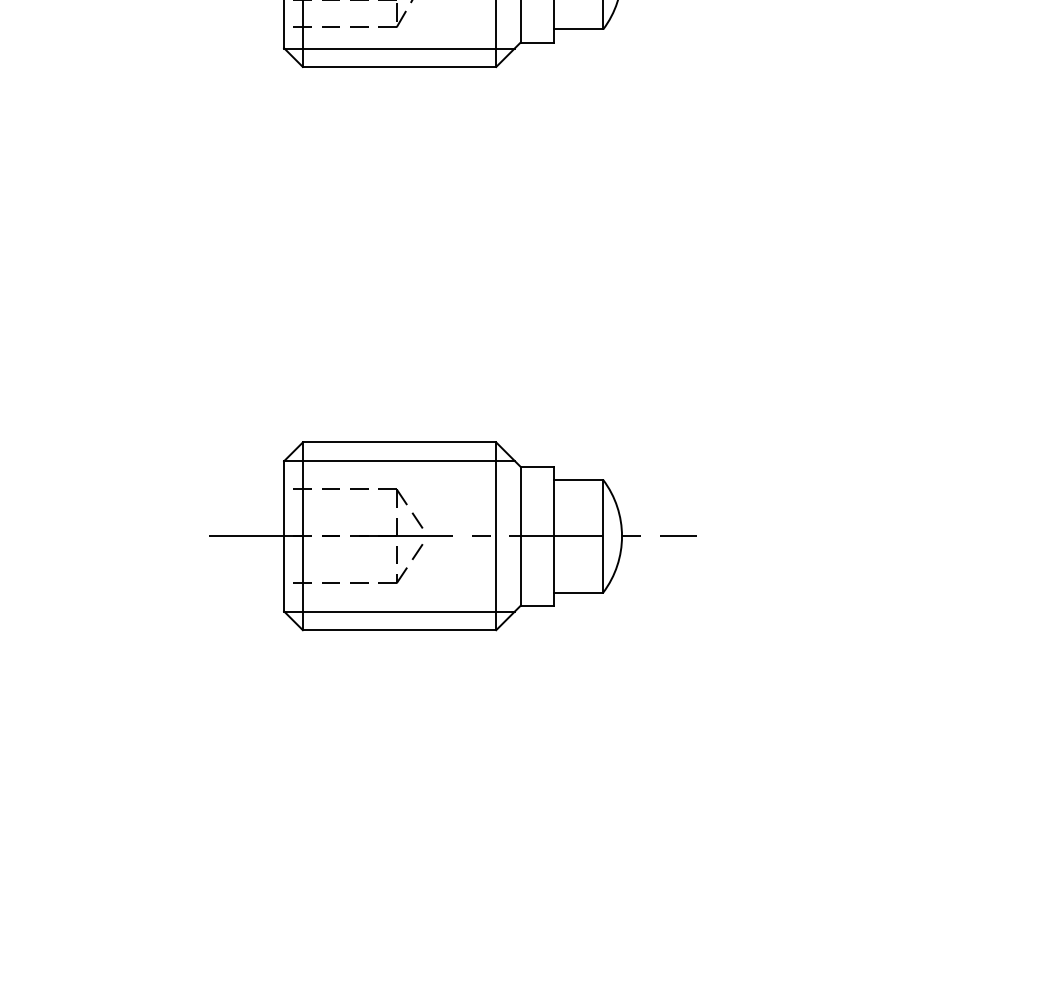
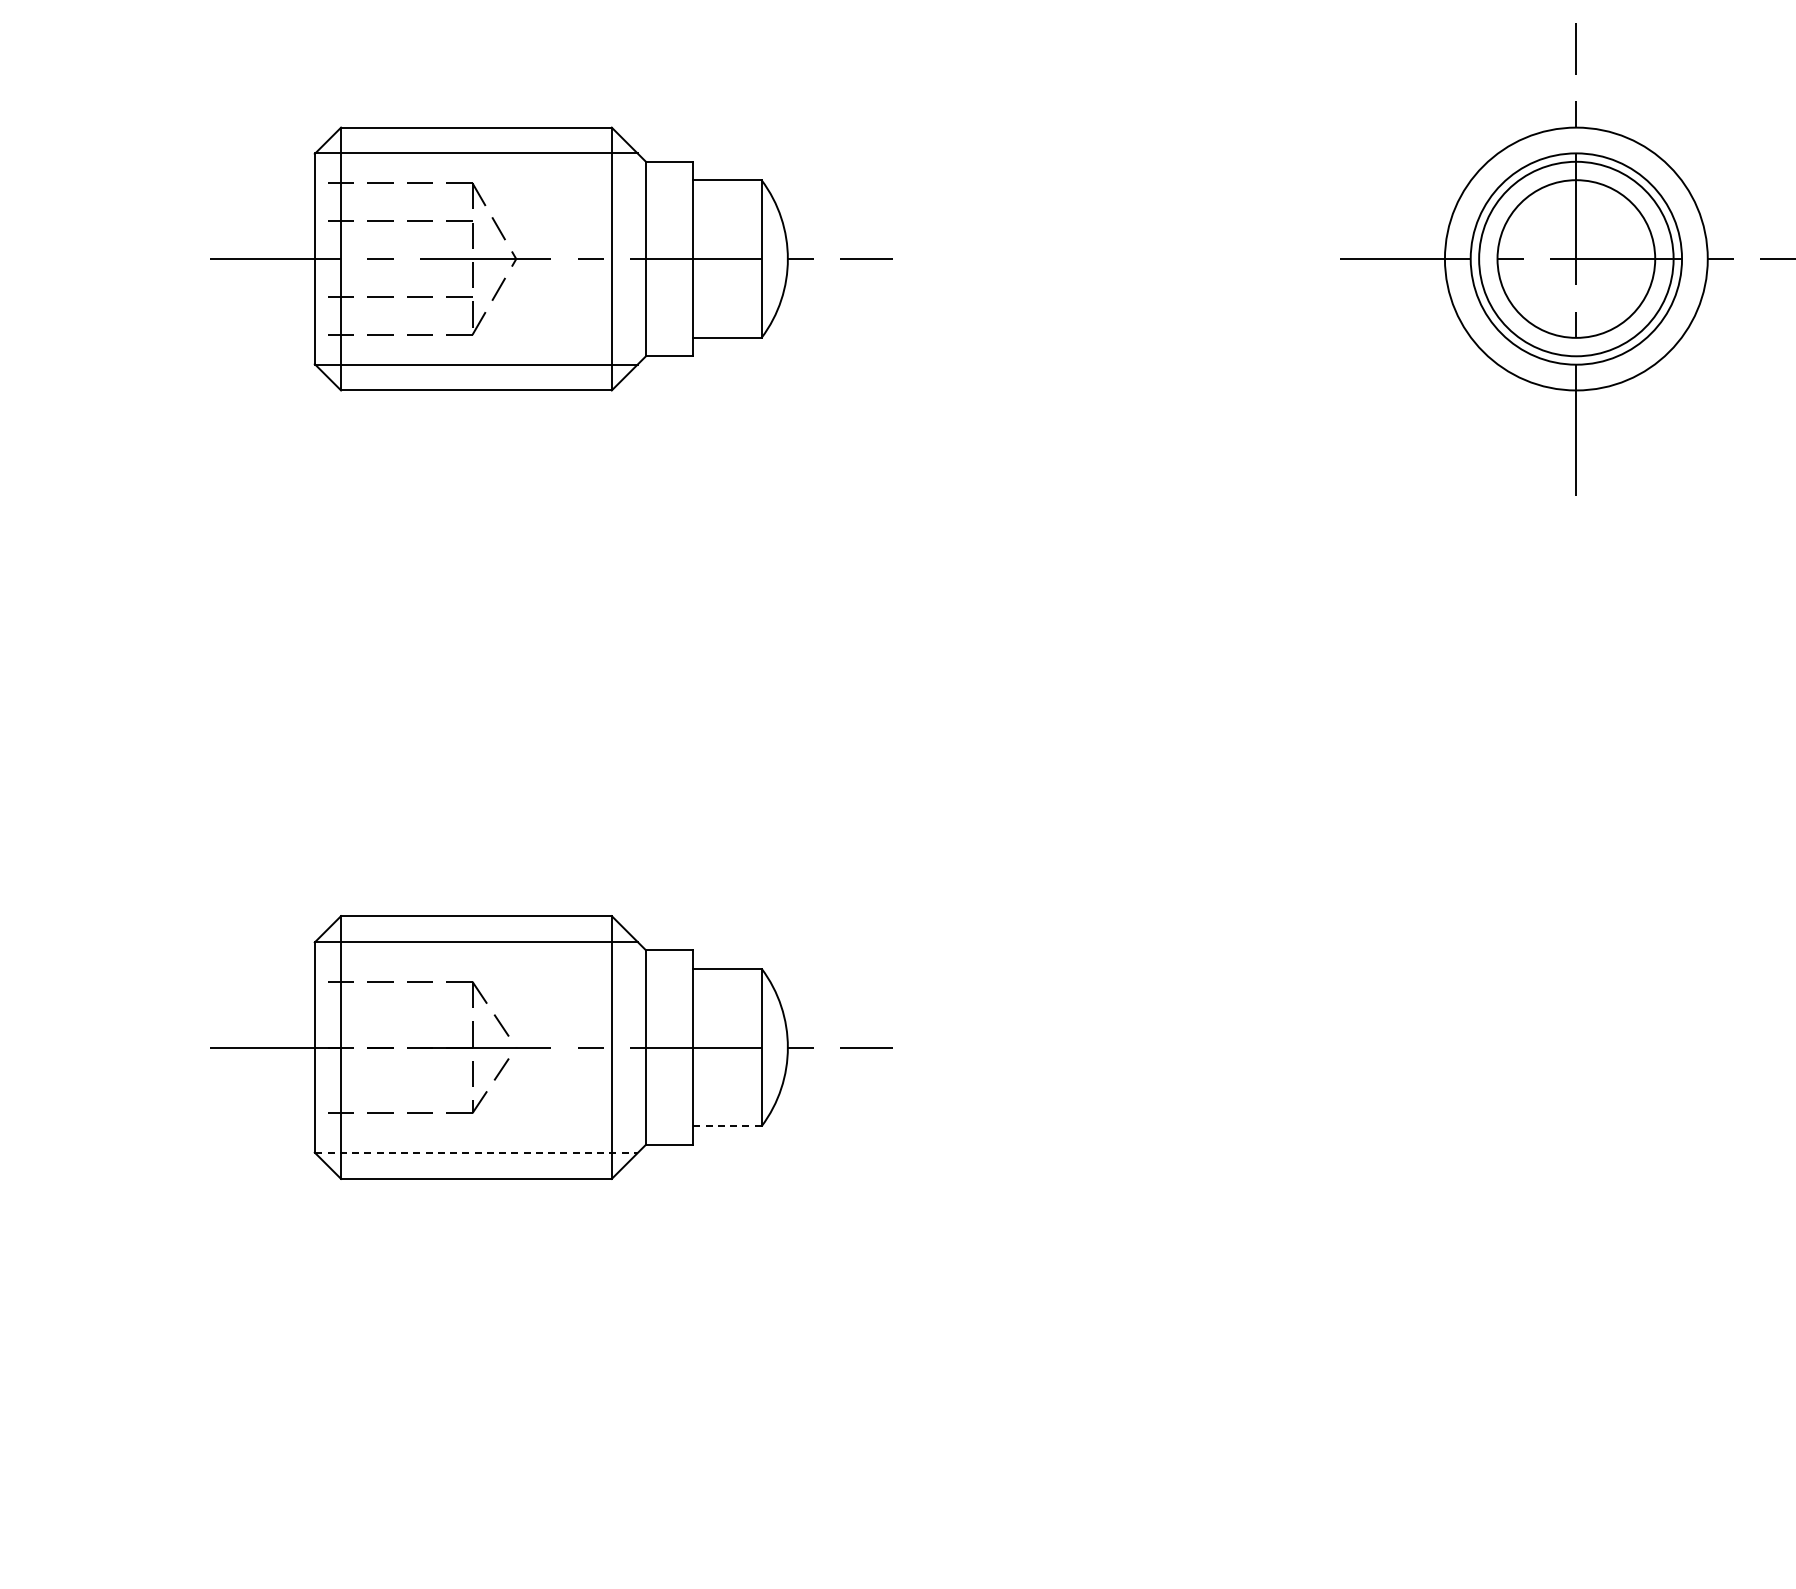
line: (578, 592) -> (727, 1126), solid -> dashed
line: (399, 612) -> (476, 1153), solid -> dashed

